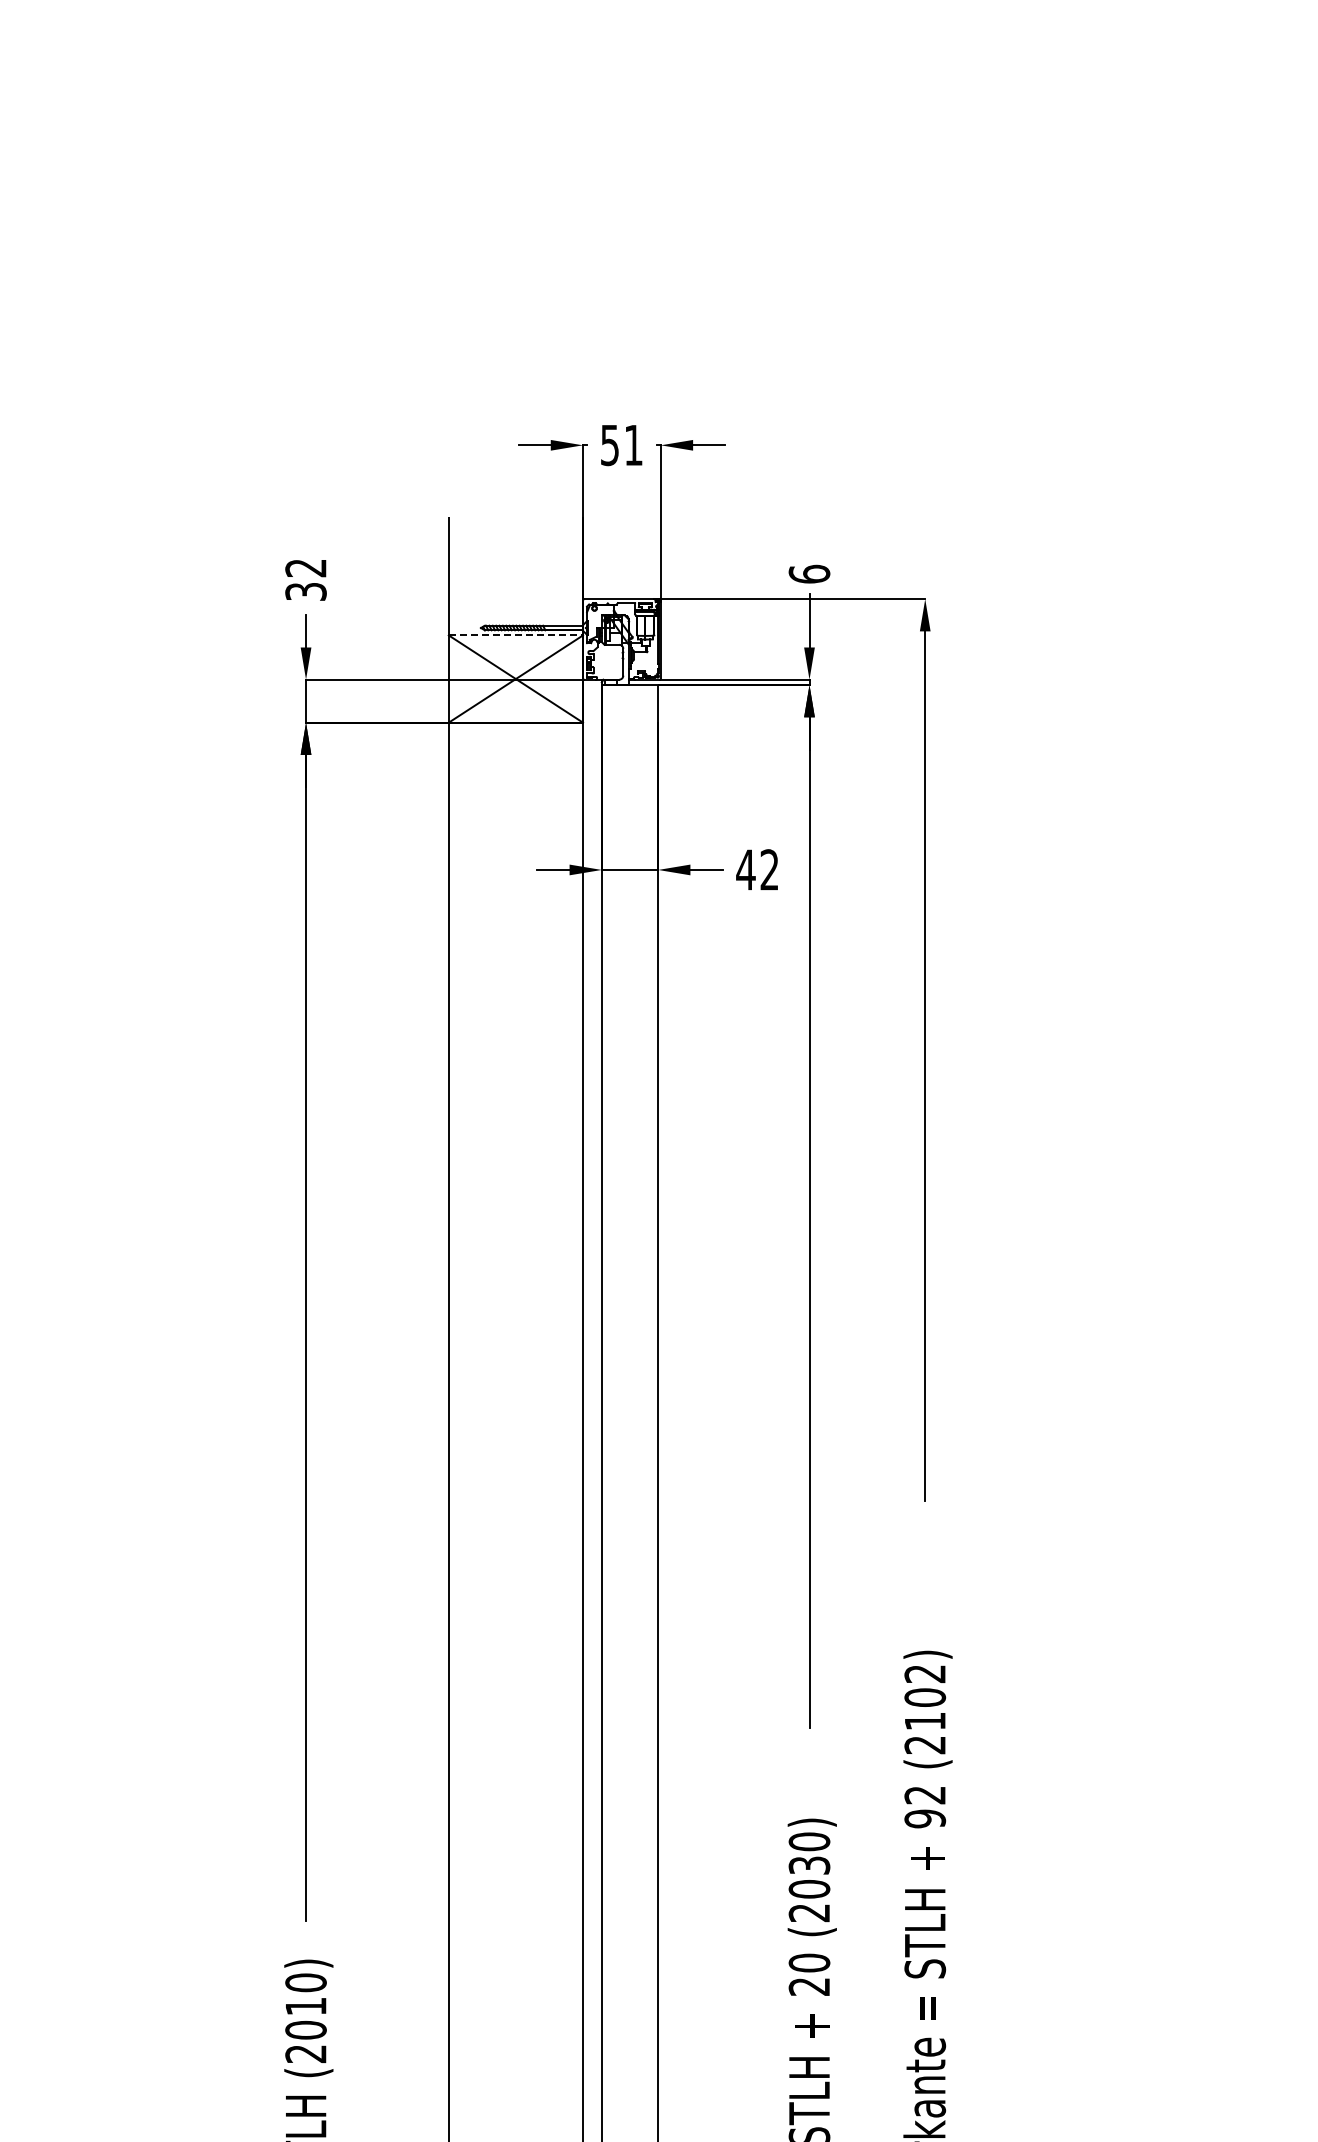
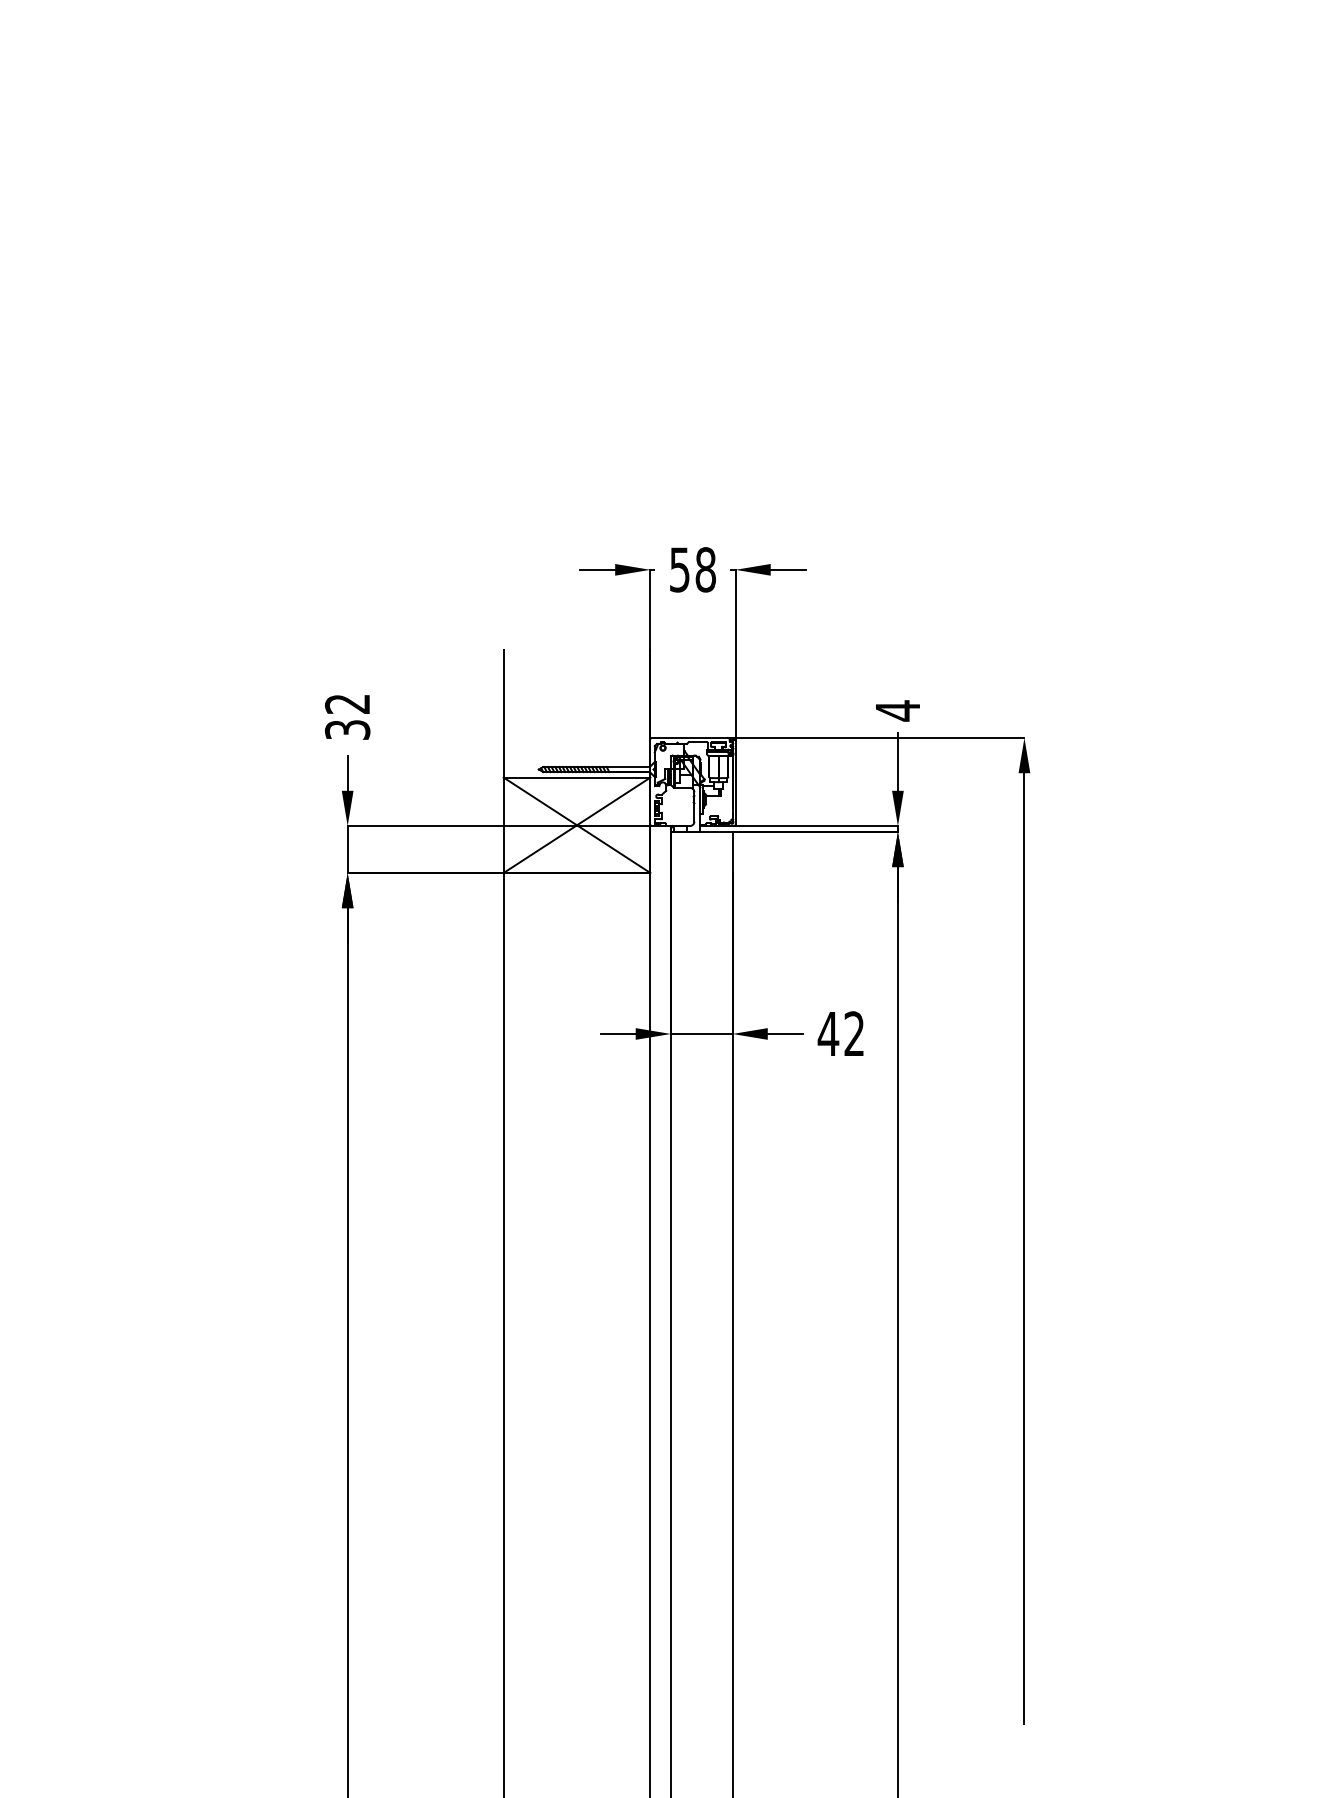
text: (633, 445) -> (705, 570), 51 -> 58
text: (809, 574) -> (897, 711), 6 -> 4
line: (516, 635) -> (577, 777), dashed -> solid

